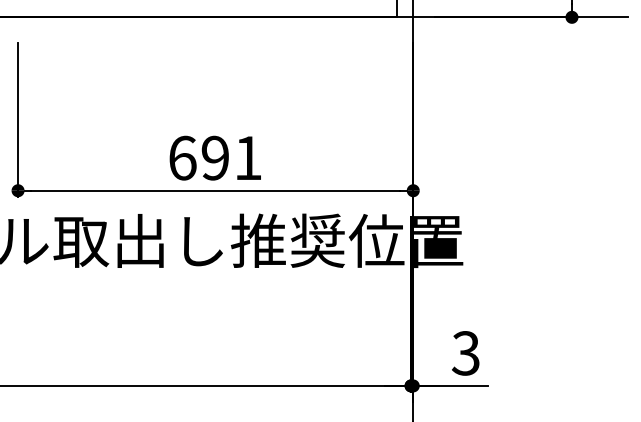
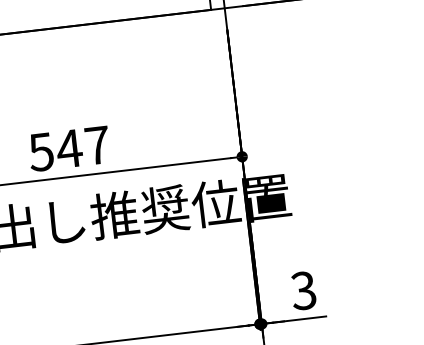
text: (215, 157) -> (69, 148), 691 -> 547

